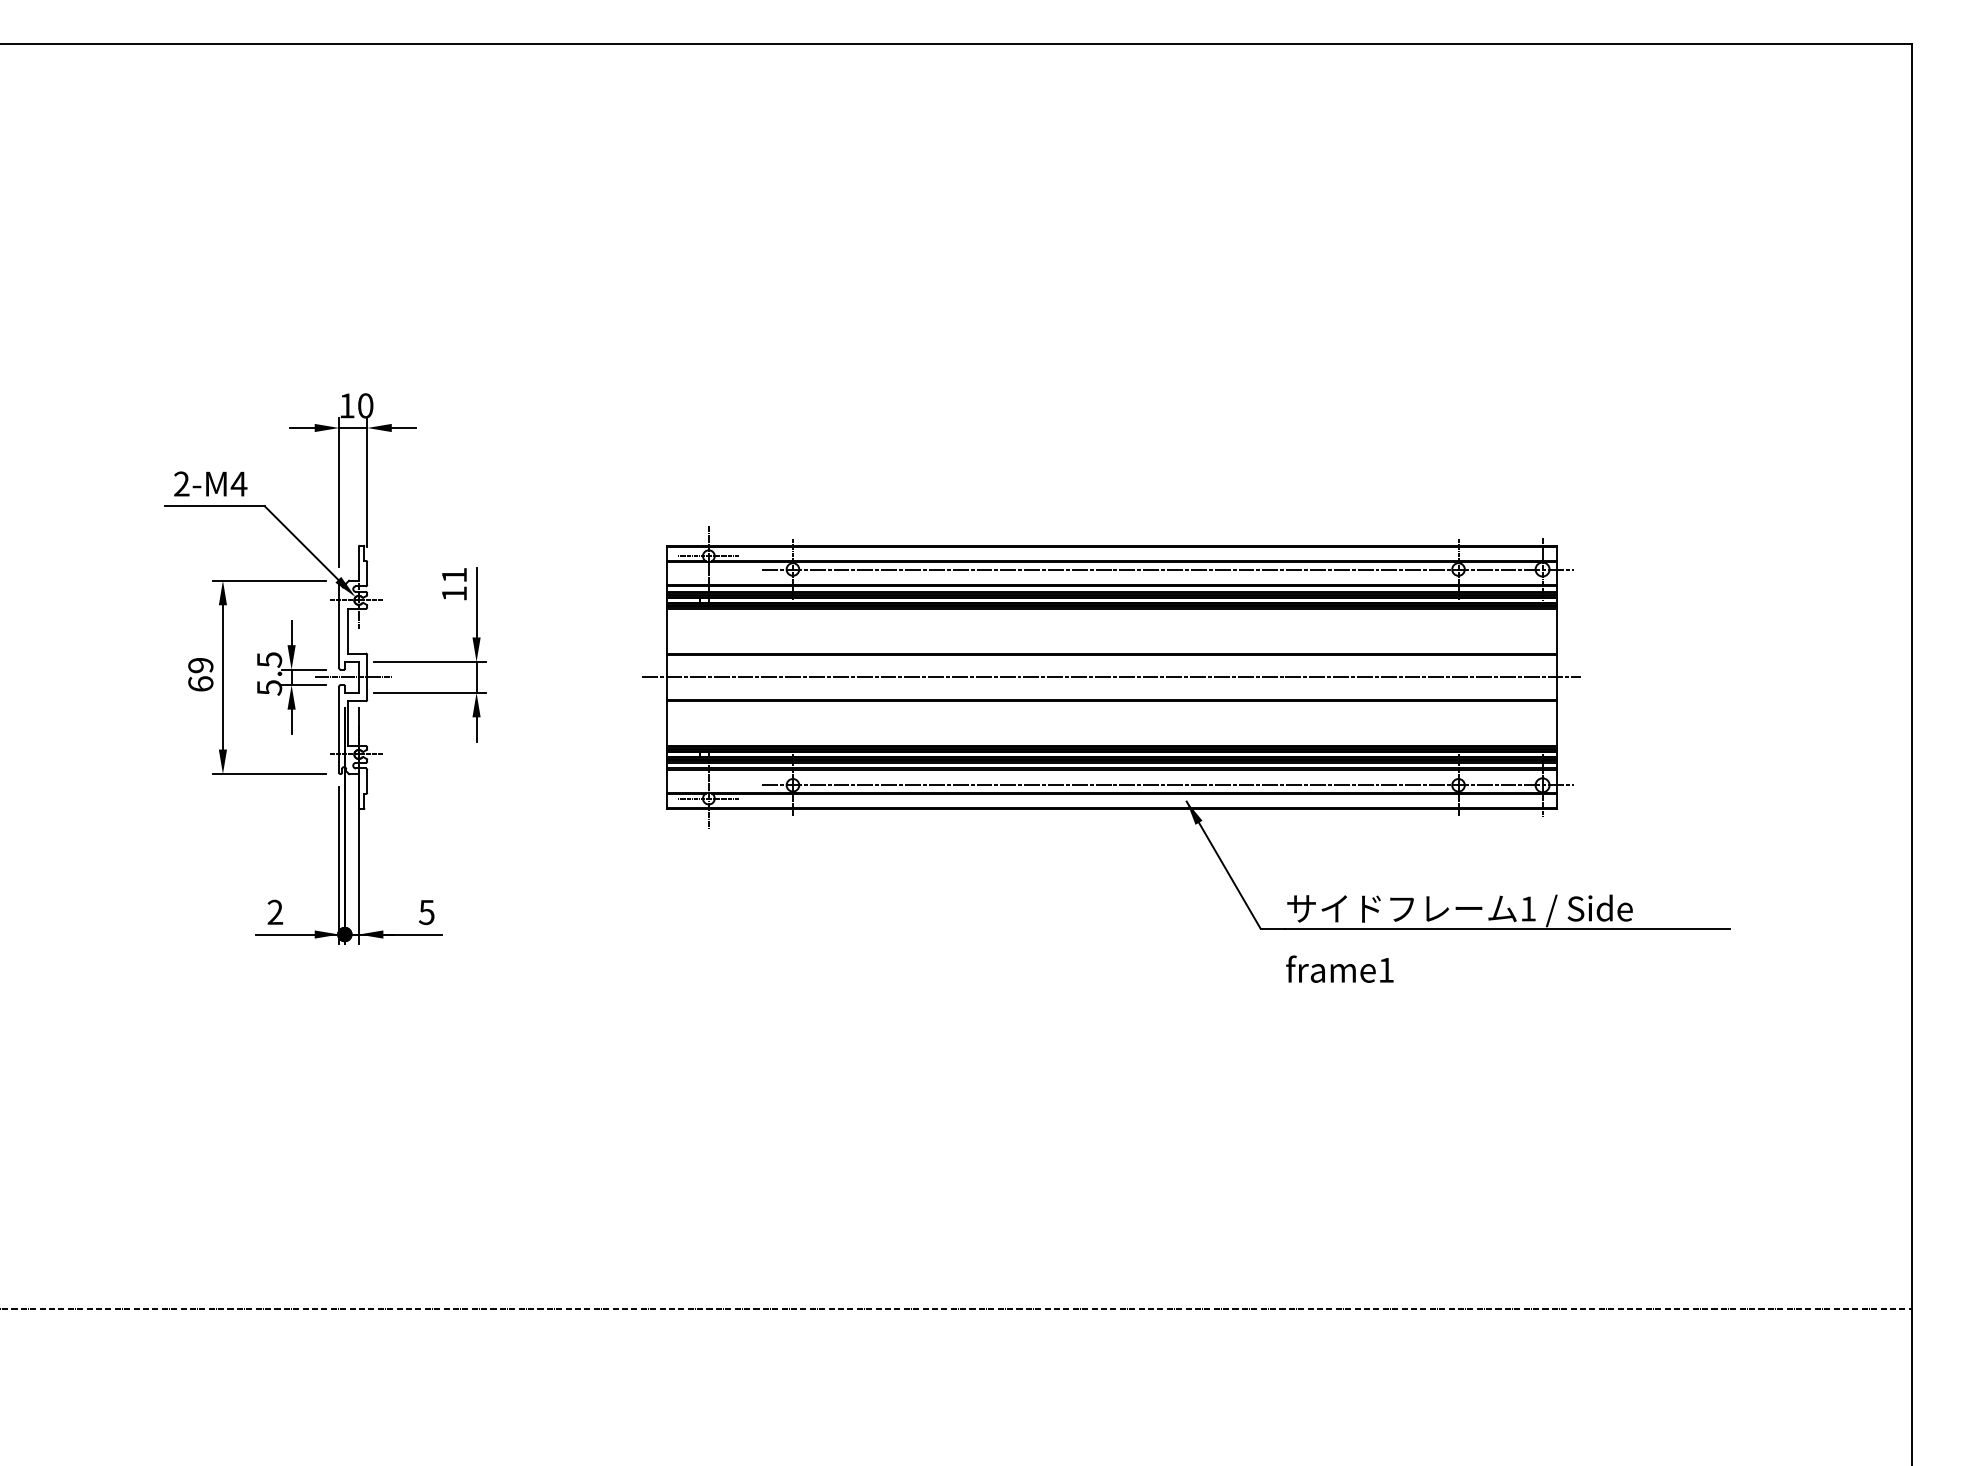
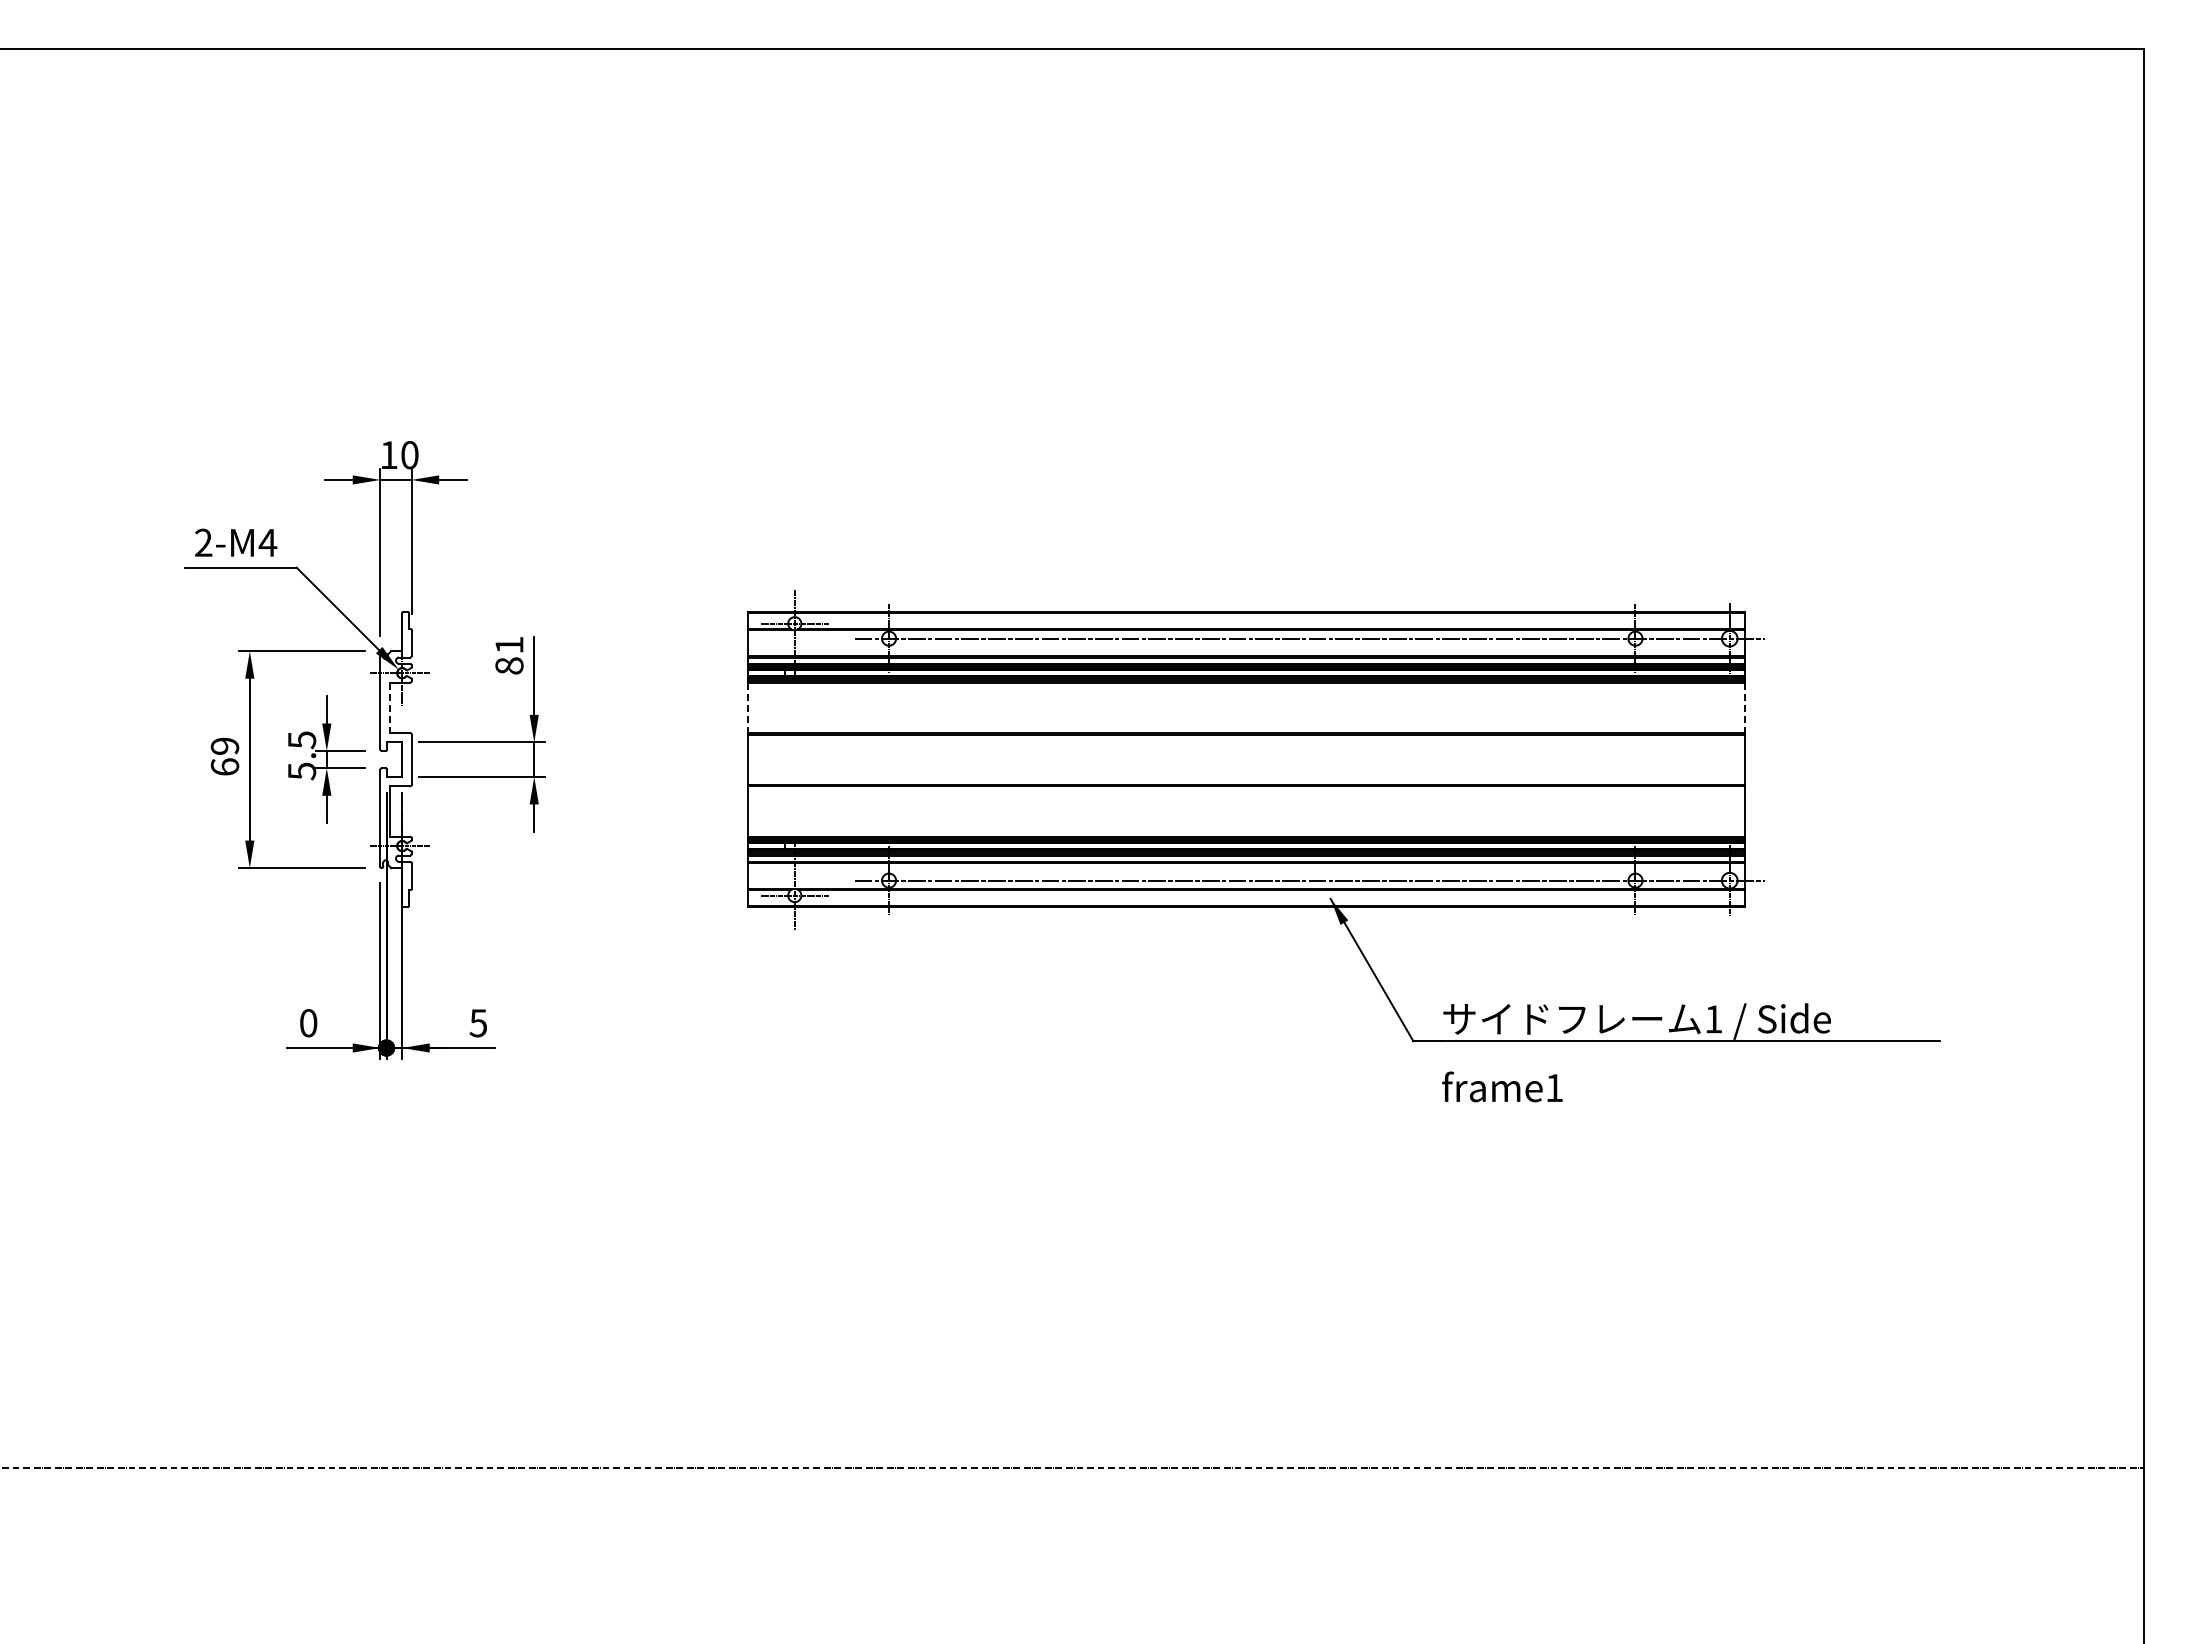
text: (454, 593) -> (509, 665), 11 -> 81
line: (347, 631) -> (389, 708), solid -> dashed
line: (666, 631) -> (747, 708), solid -> dashed
line: (1556, 631) -> (1745, 708), solid -> dashed
line: (352, 677) -> (395, 759), removed
line: (1111, 677) -> (1246, 759), removed
text: (275, 912) -> (308, 1023), 2 -> 0

